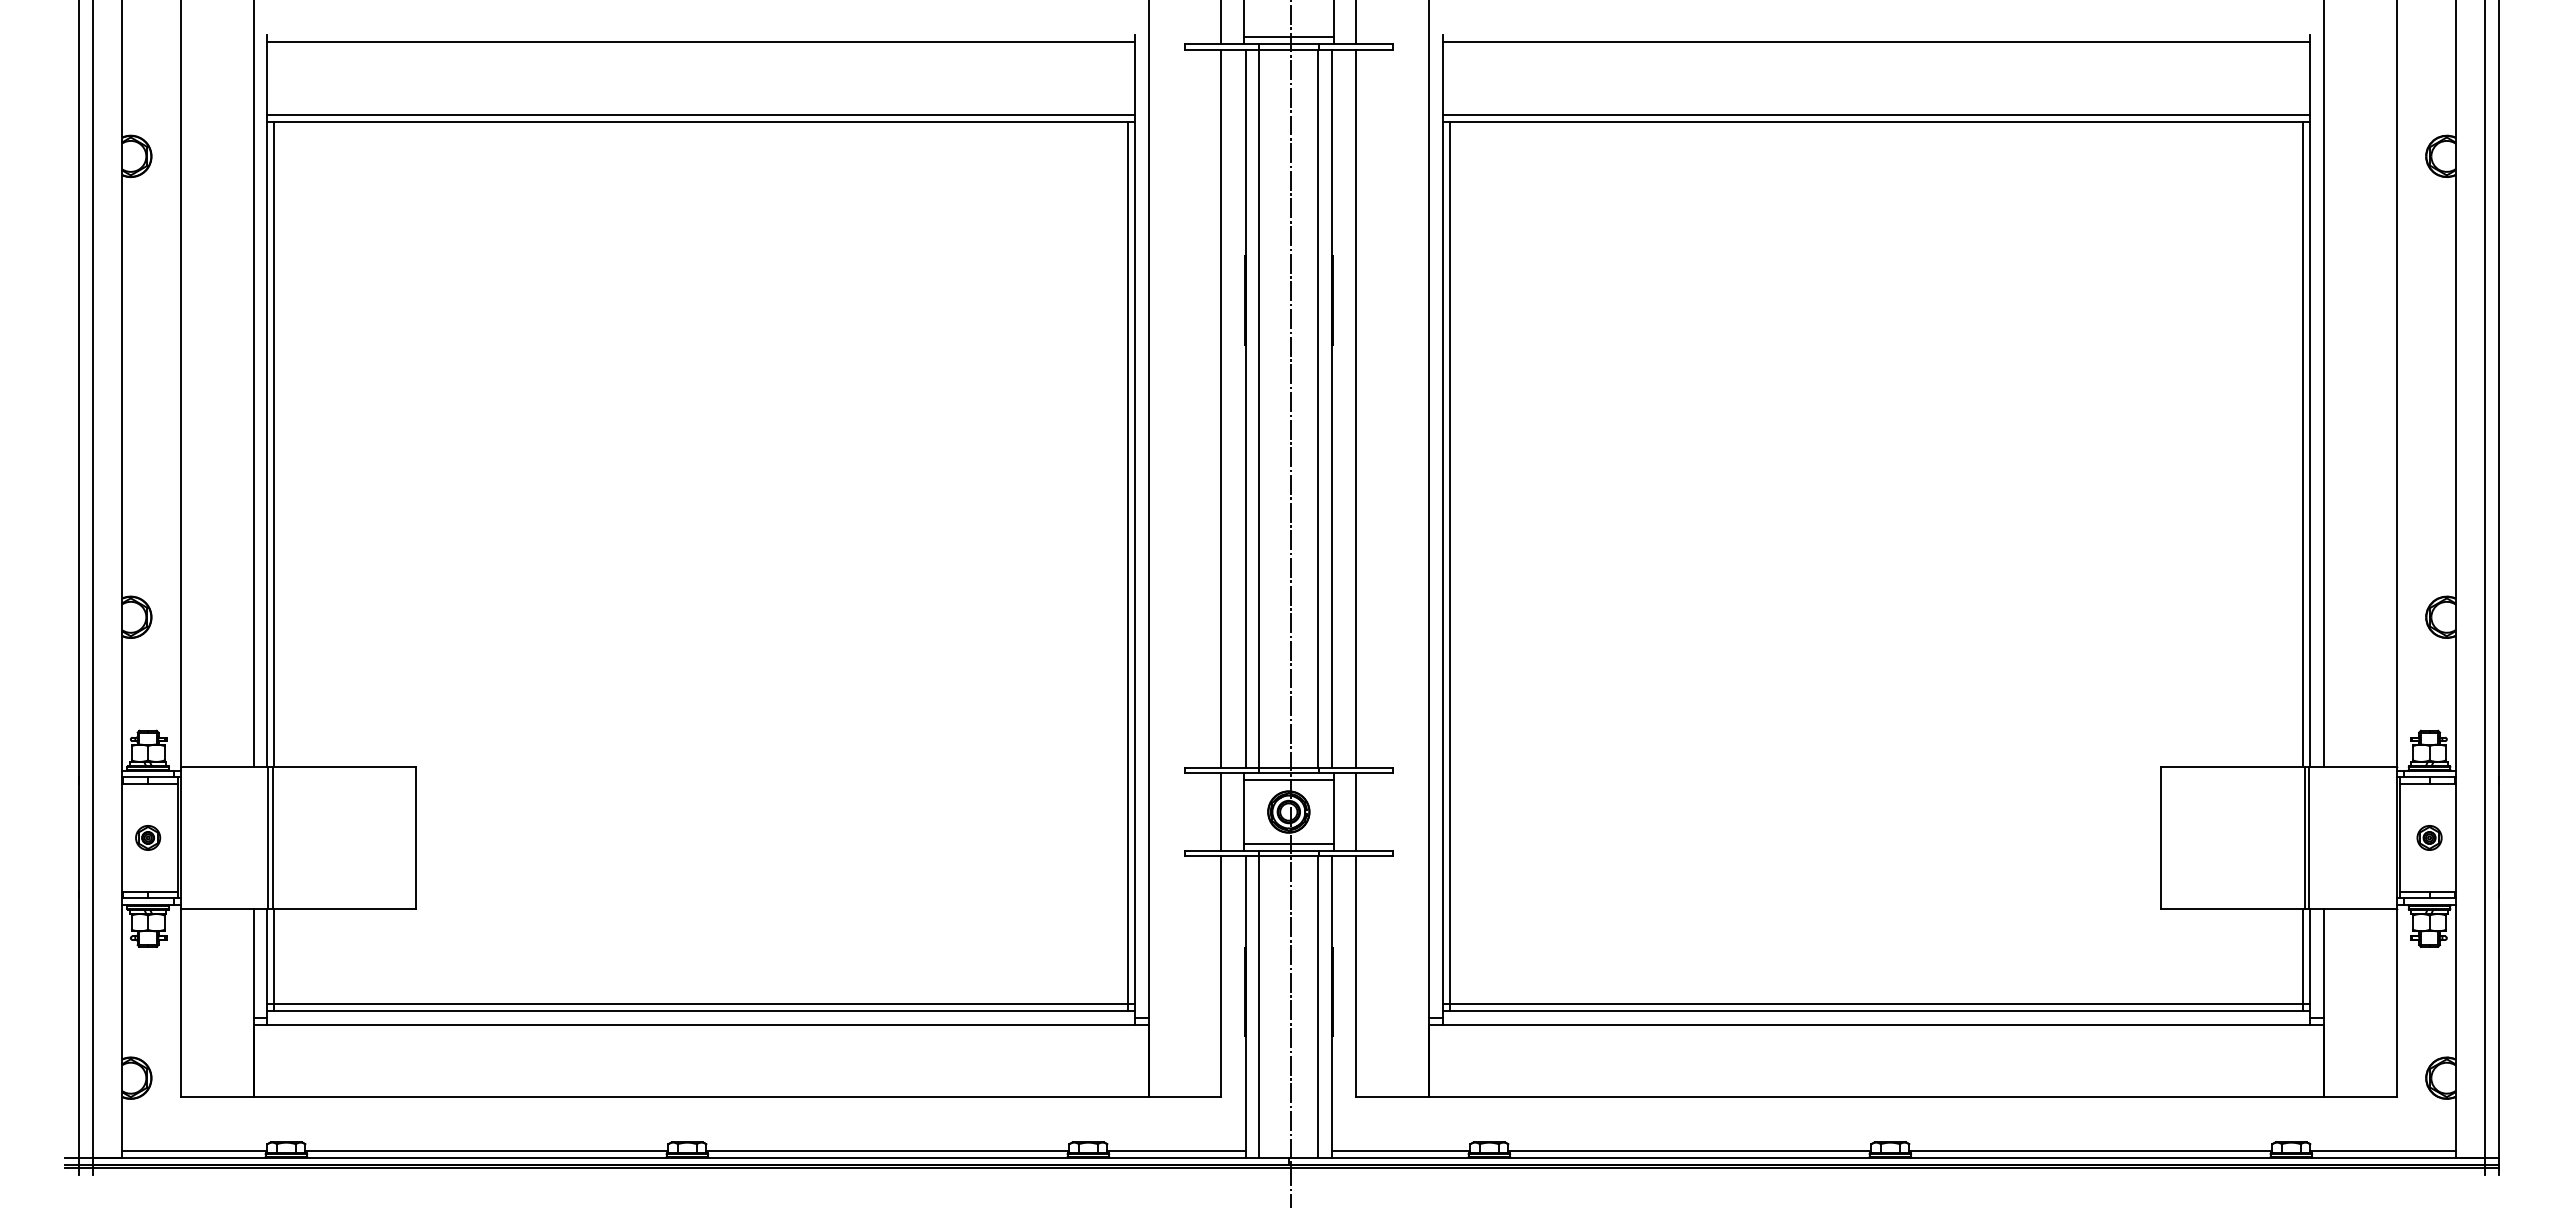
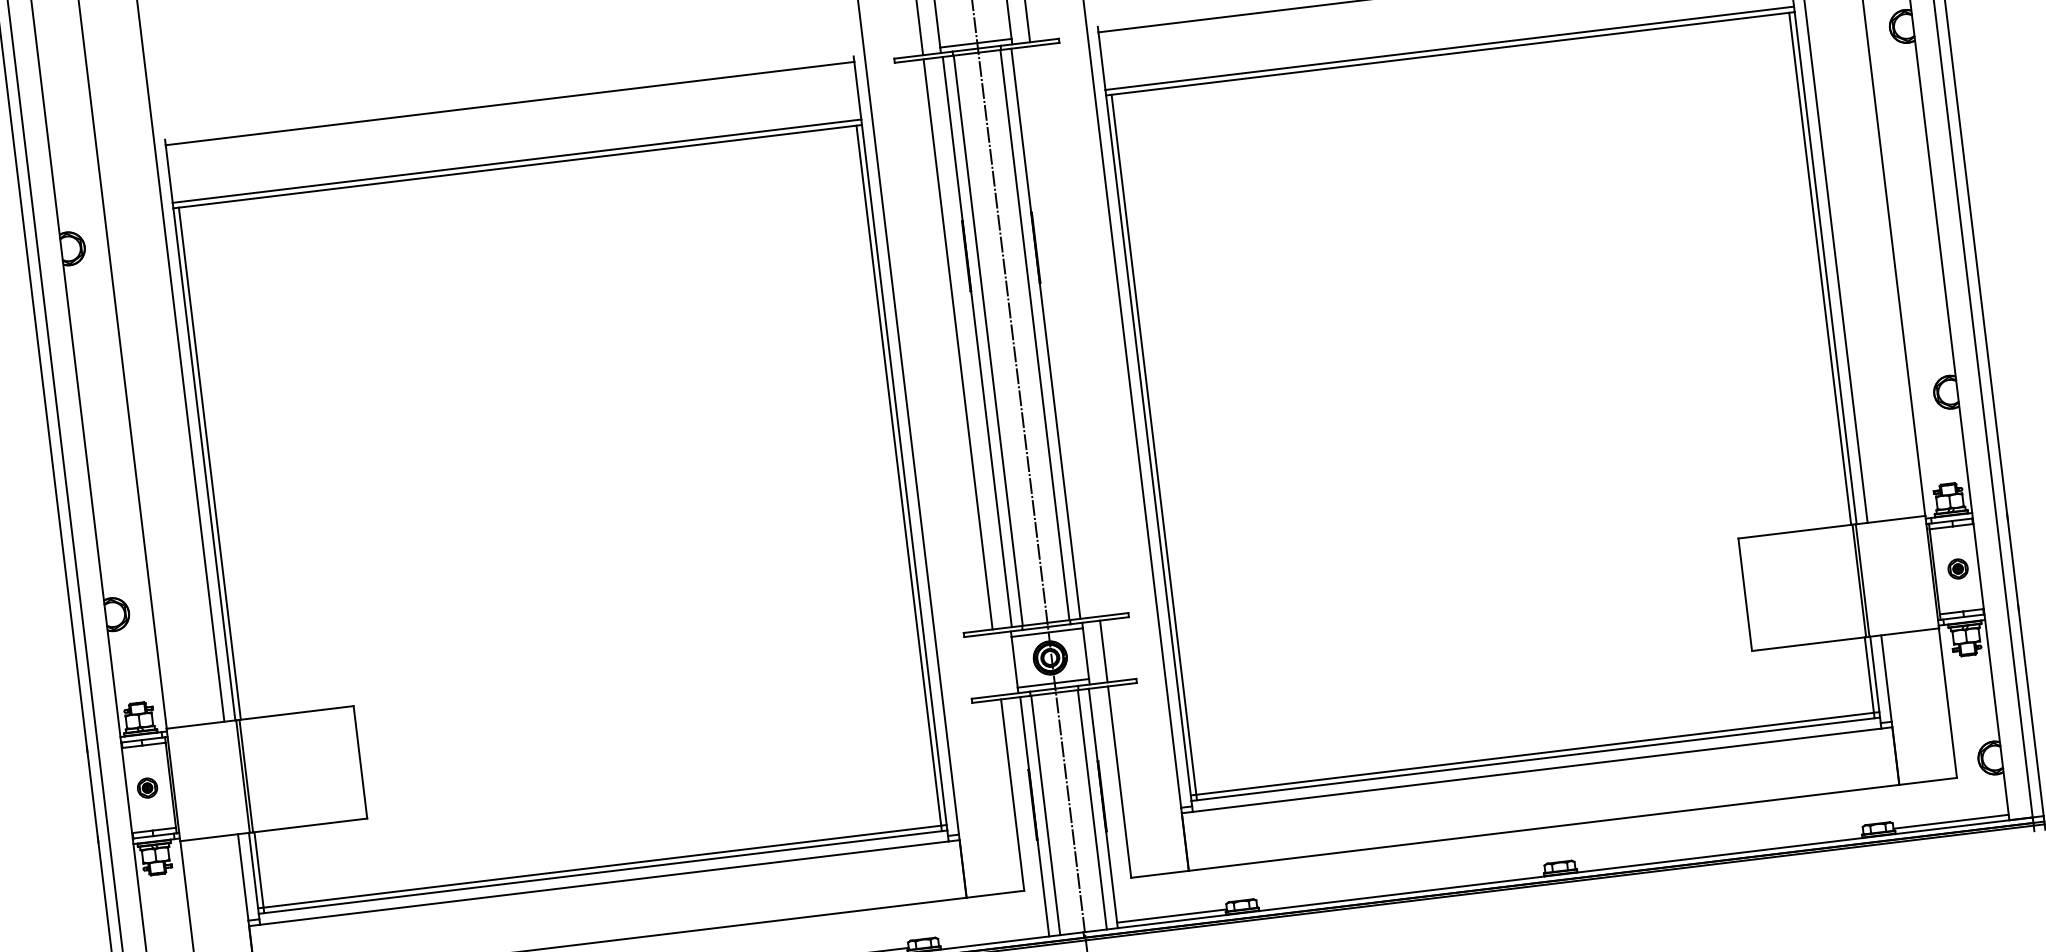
line: (1356, 408) -> (1065, 331), removed
line: (1221, 811) -> (996, 664), removed
line: (1176, 1150) -> (993, 937), removed
line: (1689, 1150) -> (1400, 888), removed
line: (2090, 1150) -> (1719, 849), removed

